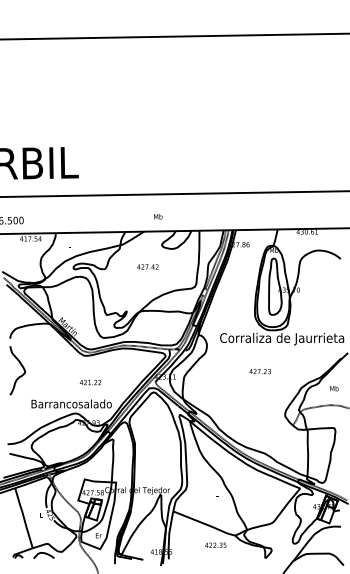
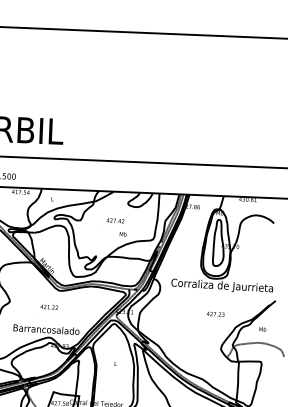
text: (158, 216) -> (123, 234), moved
text: (259, 371) -> (215, 314), moved
text: (90, 382) -> (49, 307), moved

